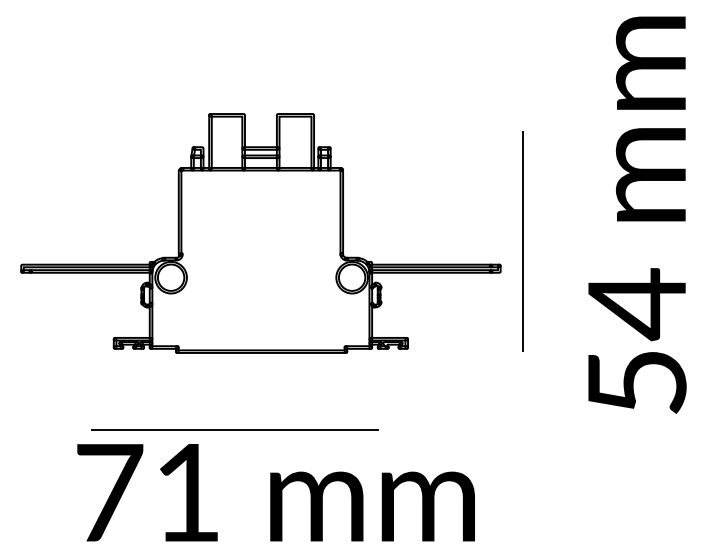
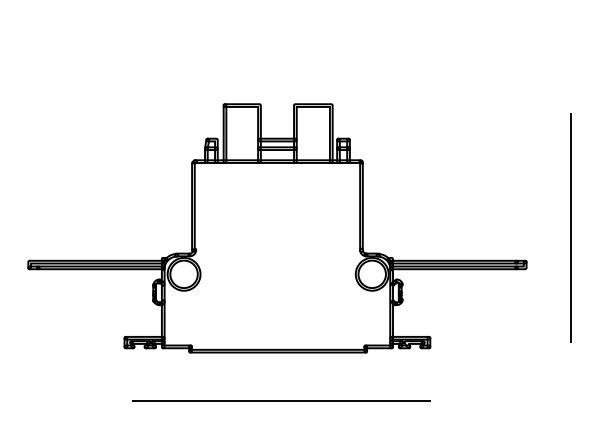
line: (522, 241) -> (571, 228), moved
line: (234, 429) -> (281, 399), moved

